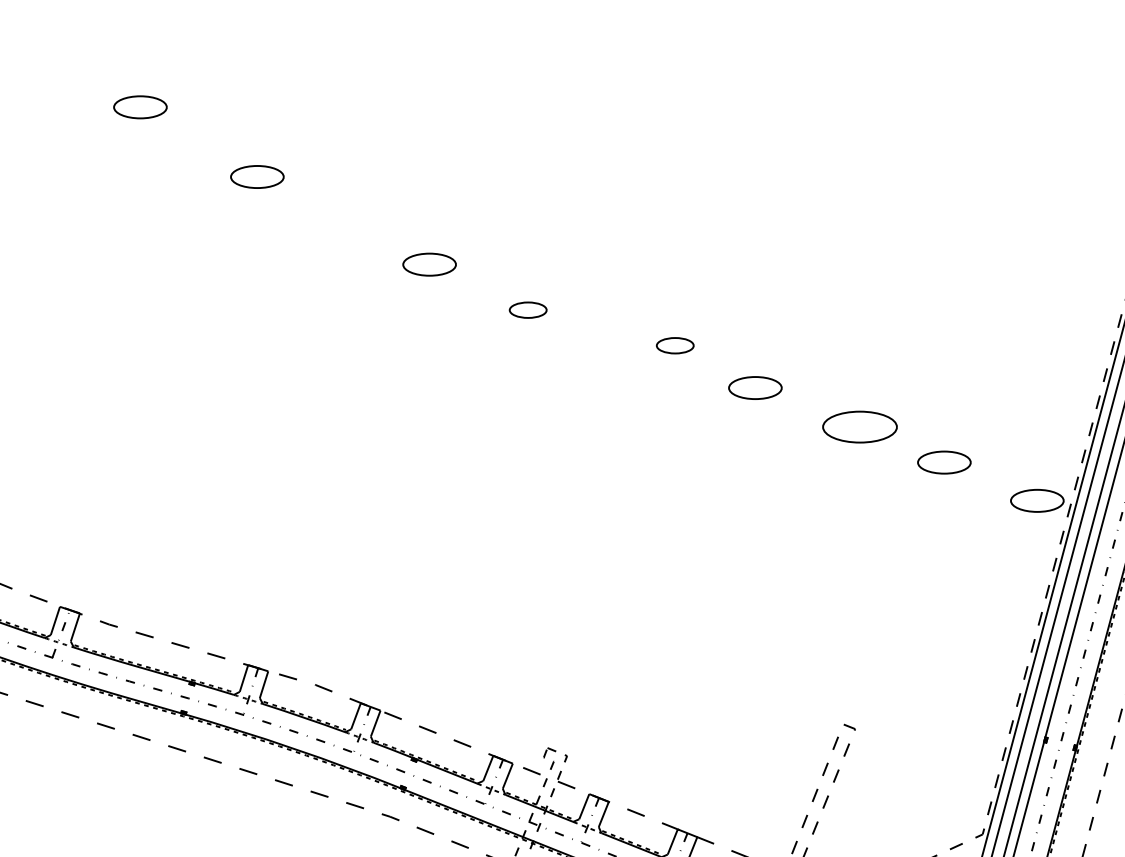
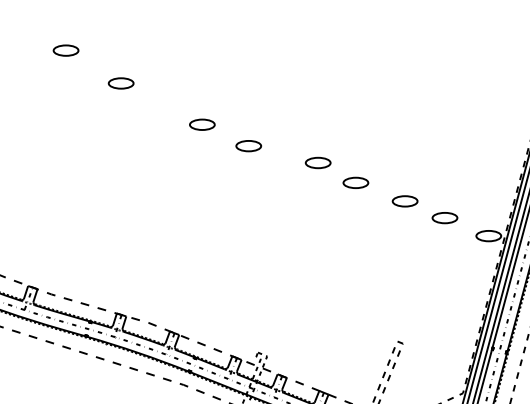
part: (527, 310) -> (248, 146), size x1.43
part: (673, 344) -> (317, 162), size x1.43
part: (858, 427) -> (404, 201), size x0.71

